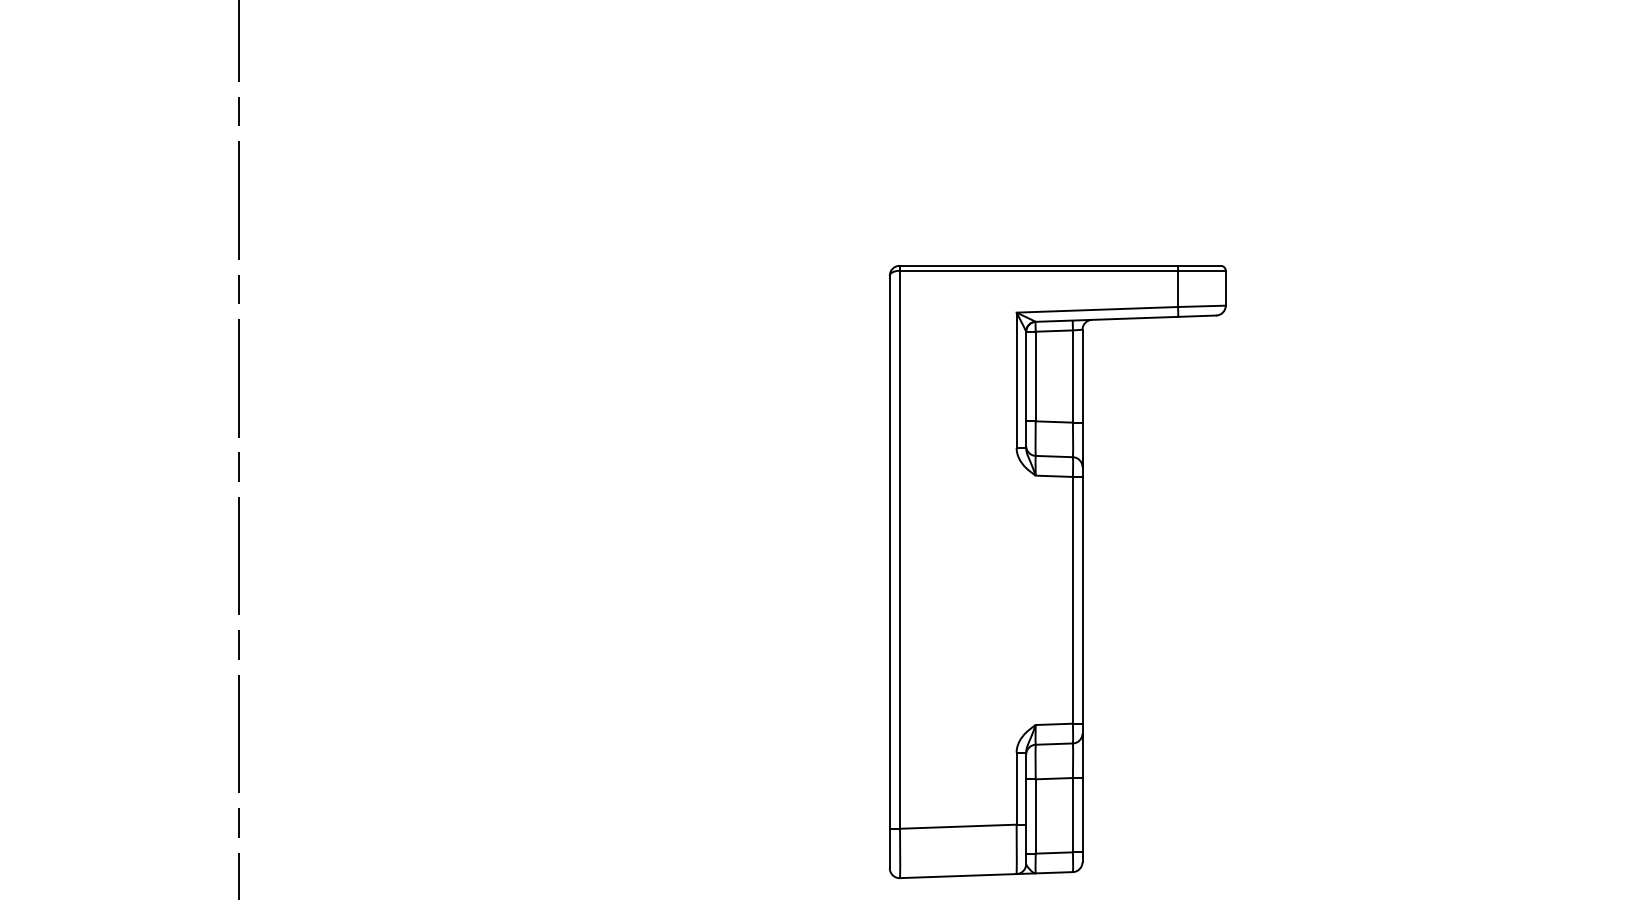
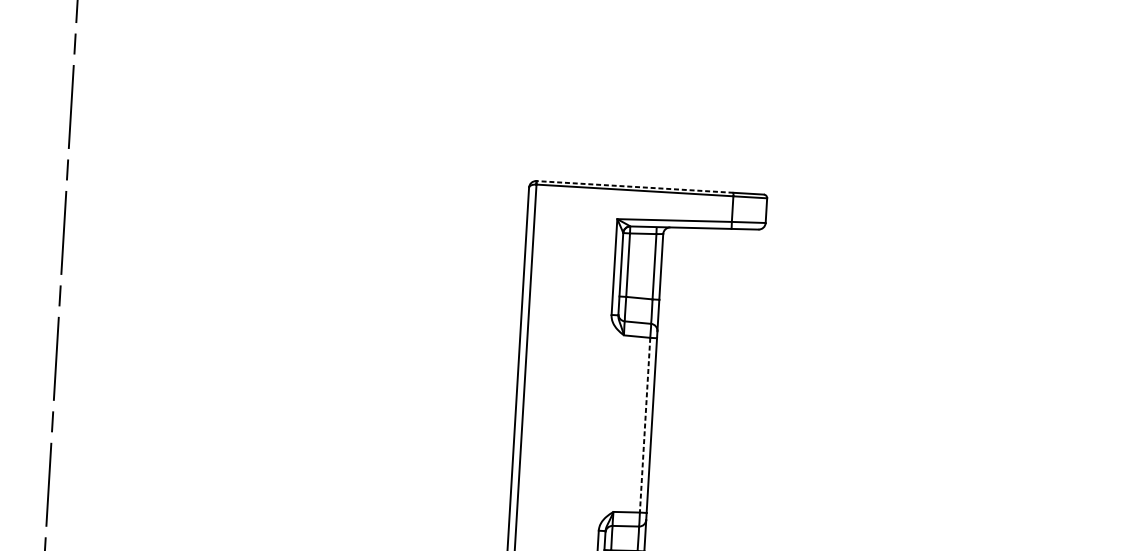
line: (1038, 265) -> (634, 186), solid -> dashed
line: (1072, 600) -> (644, 425), solid -> dashed

